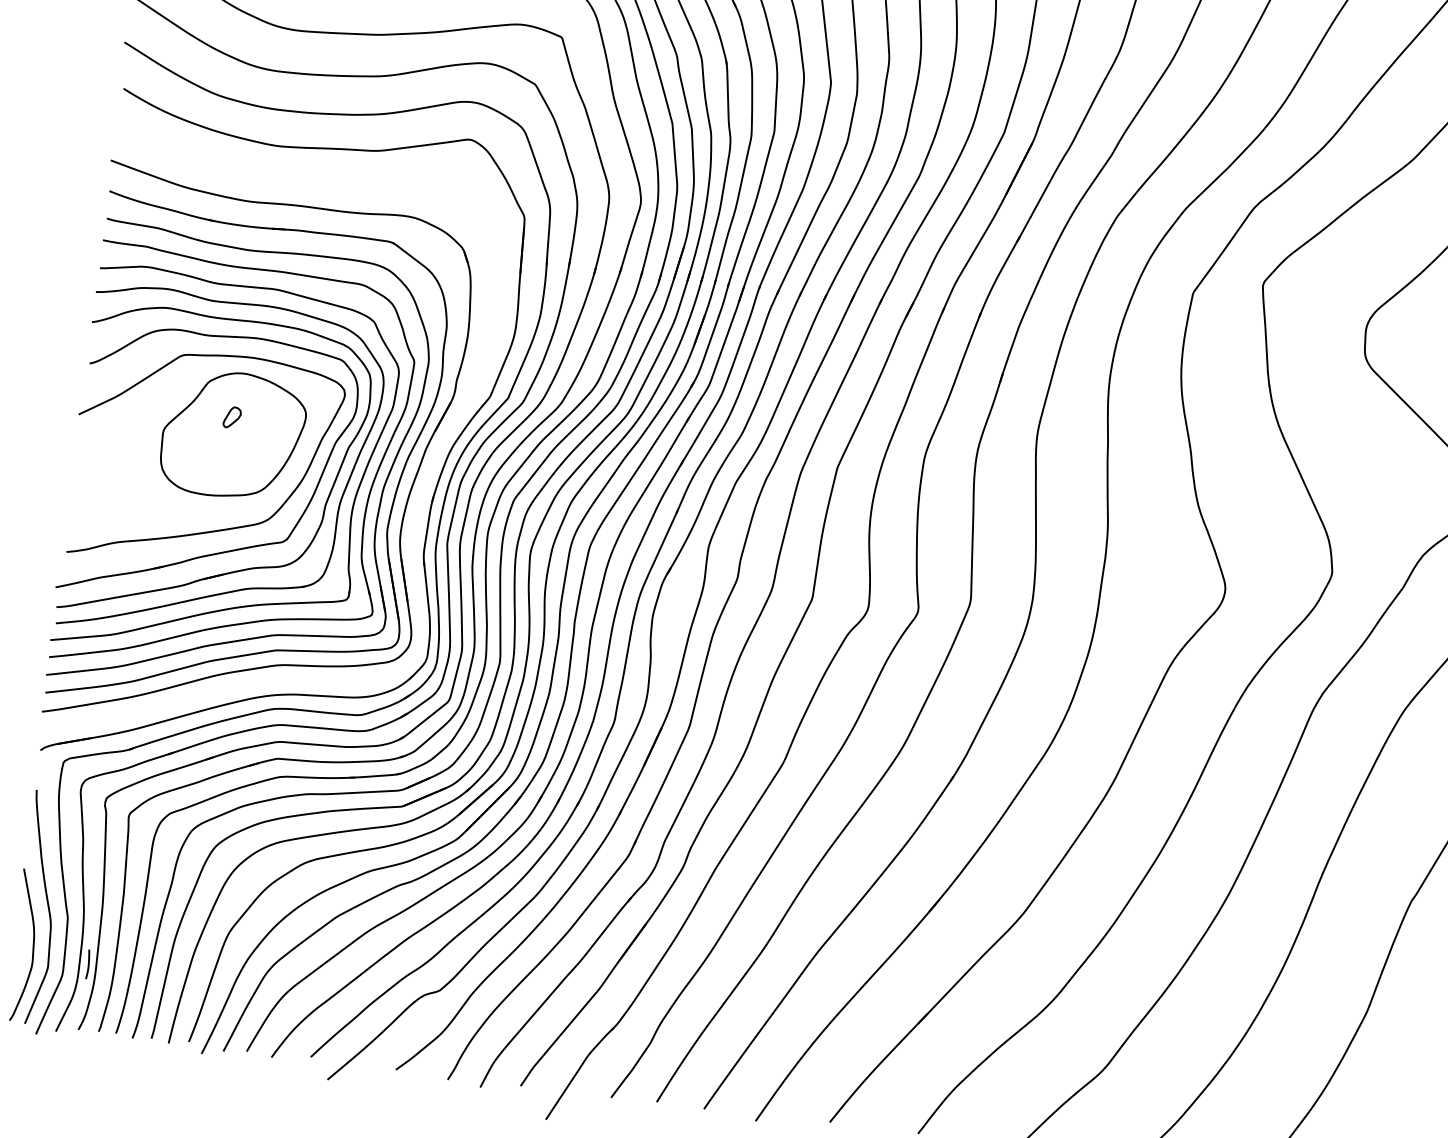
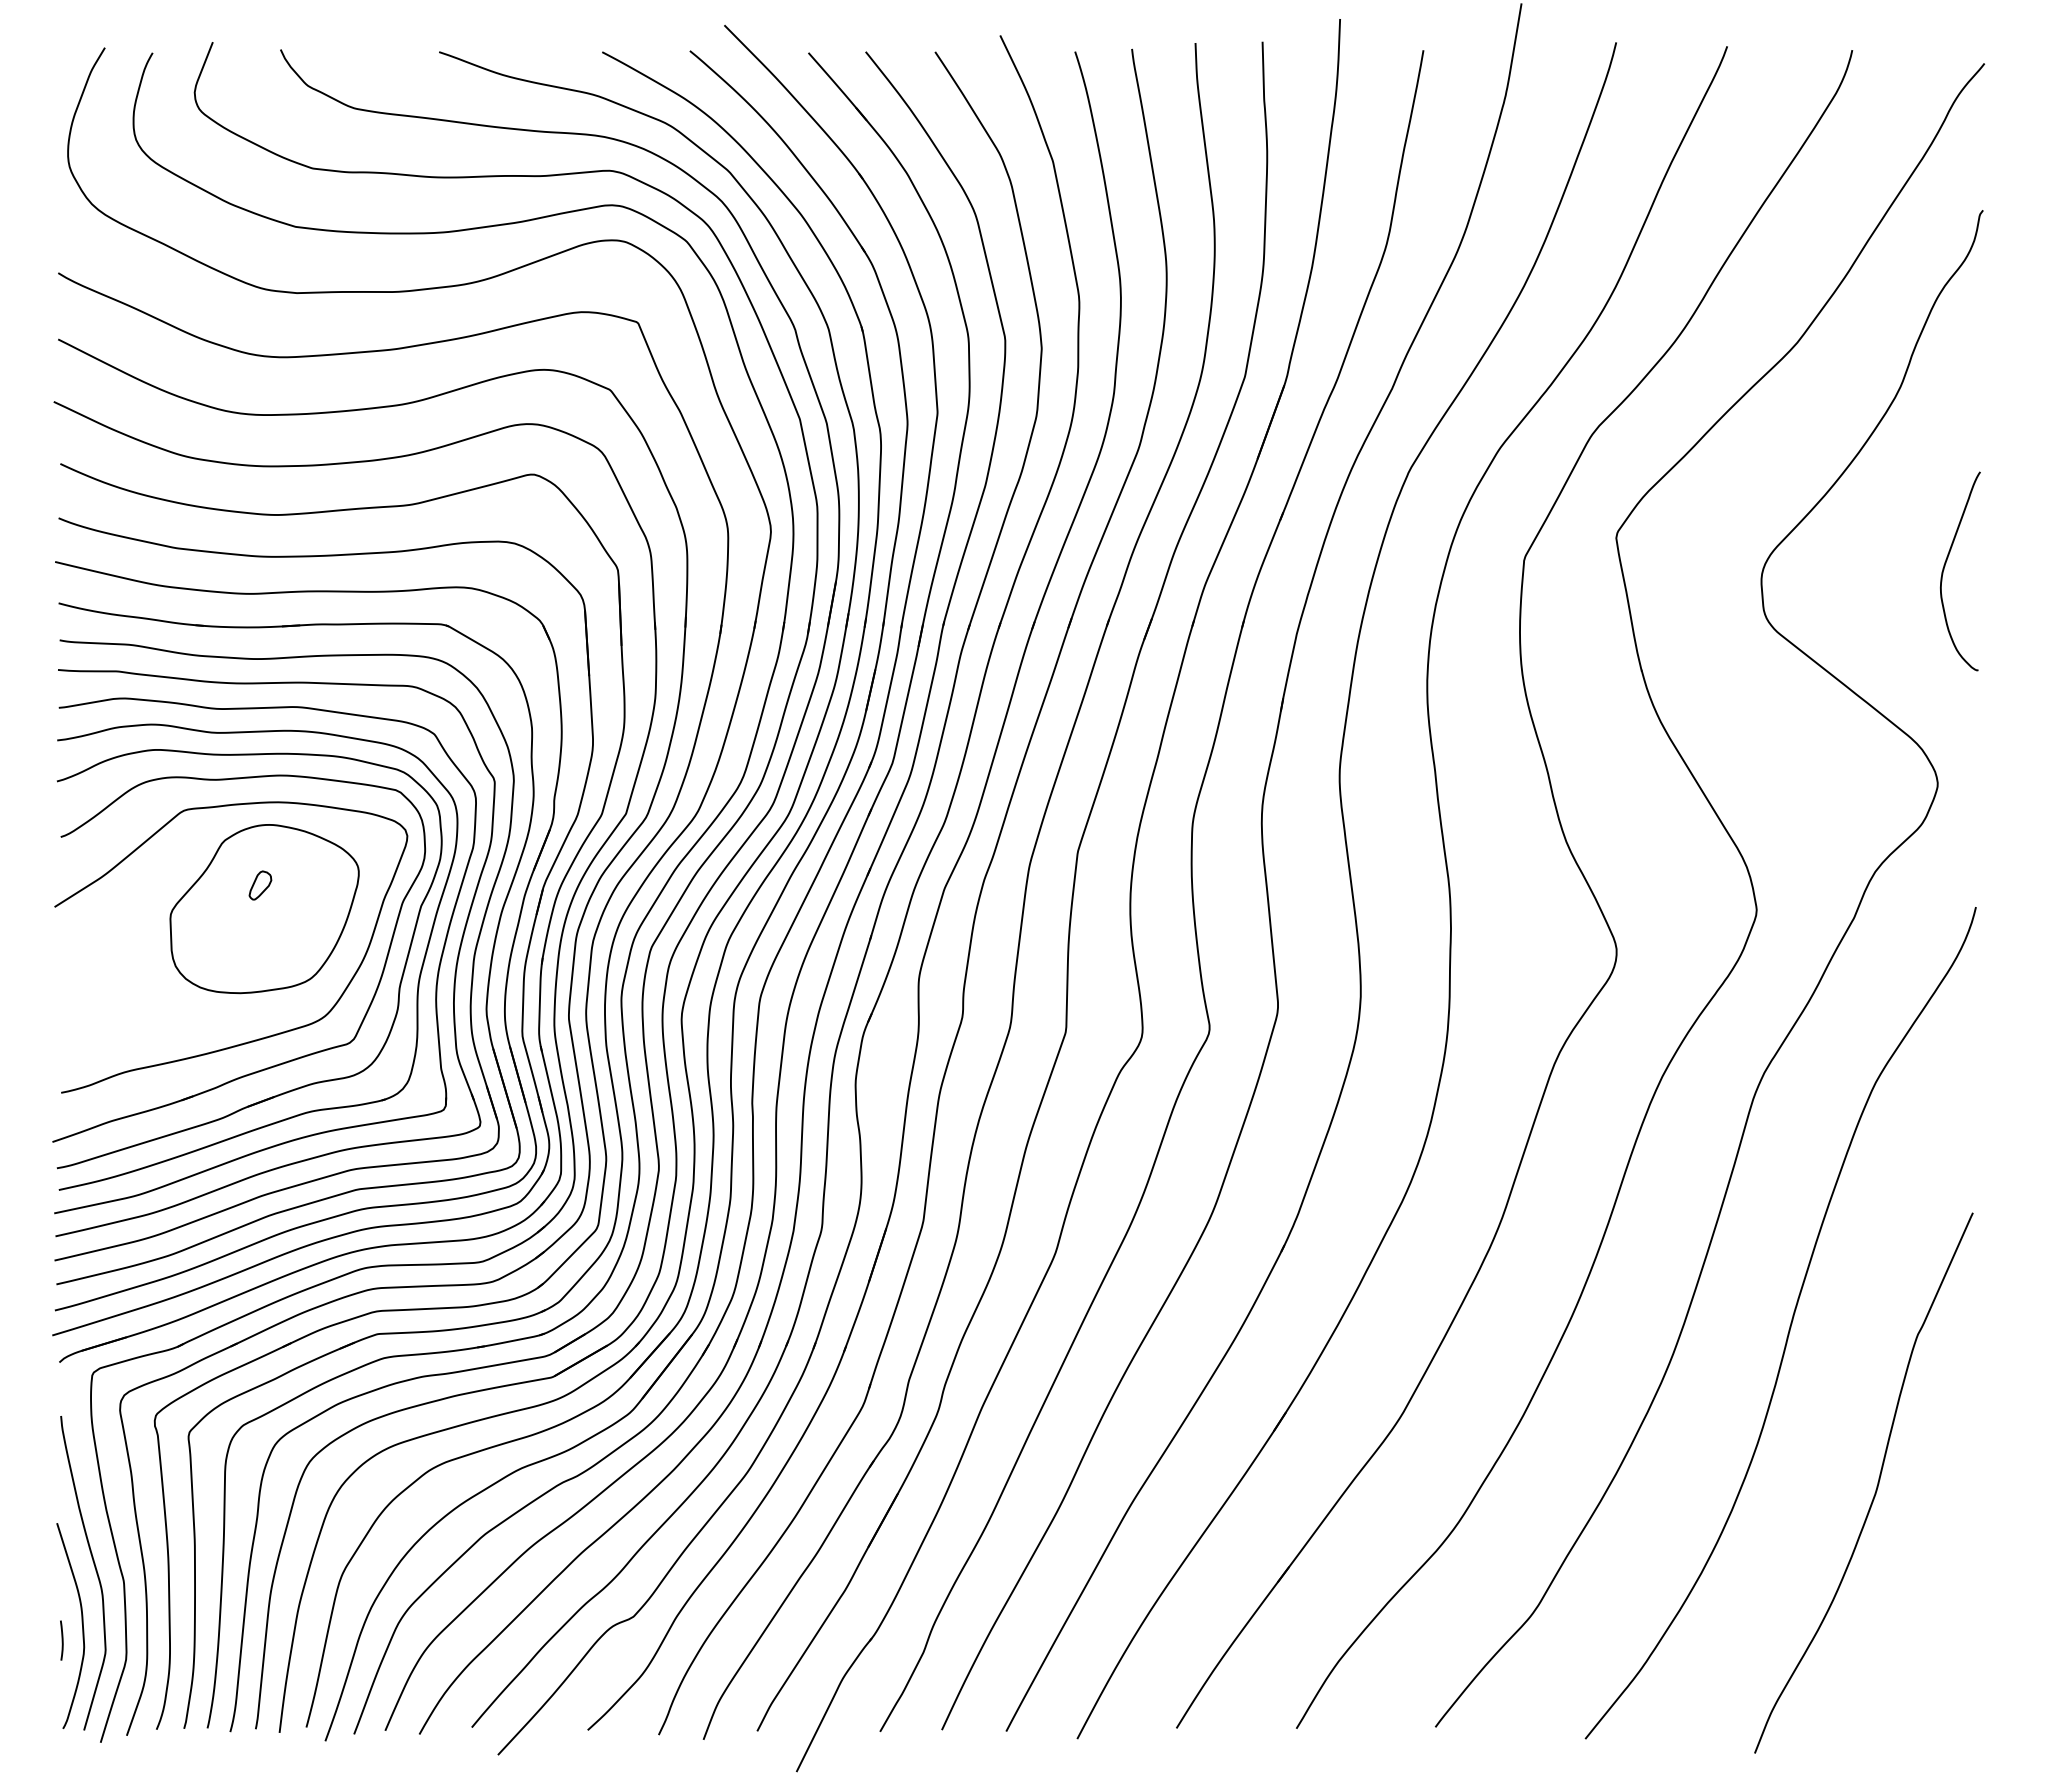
part: (419, 498) -> (524, 962), added
line: (87, 964) -> (61, 1640), moved

